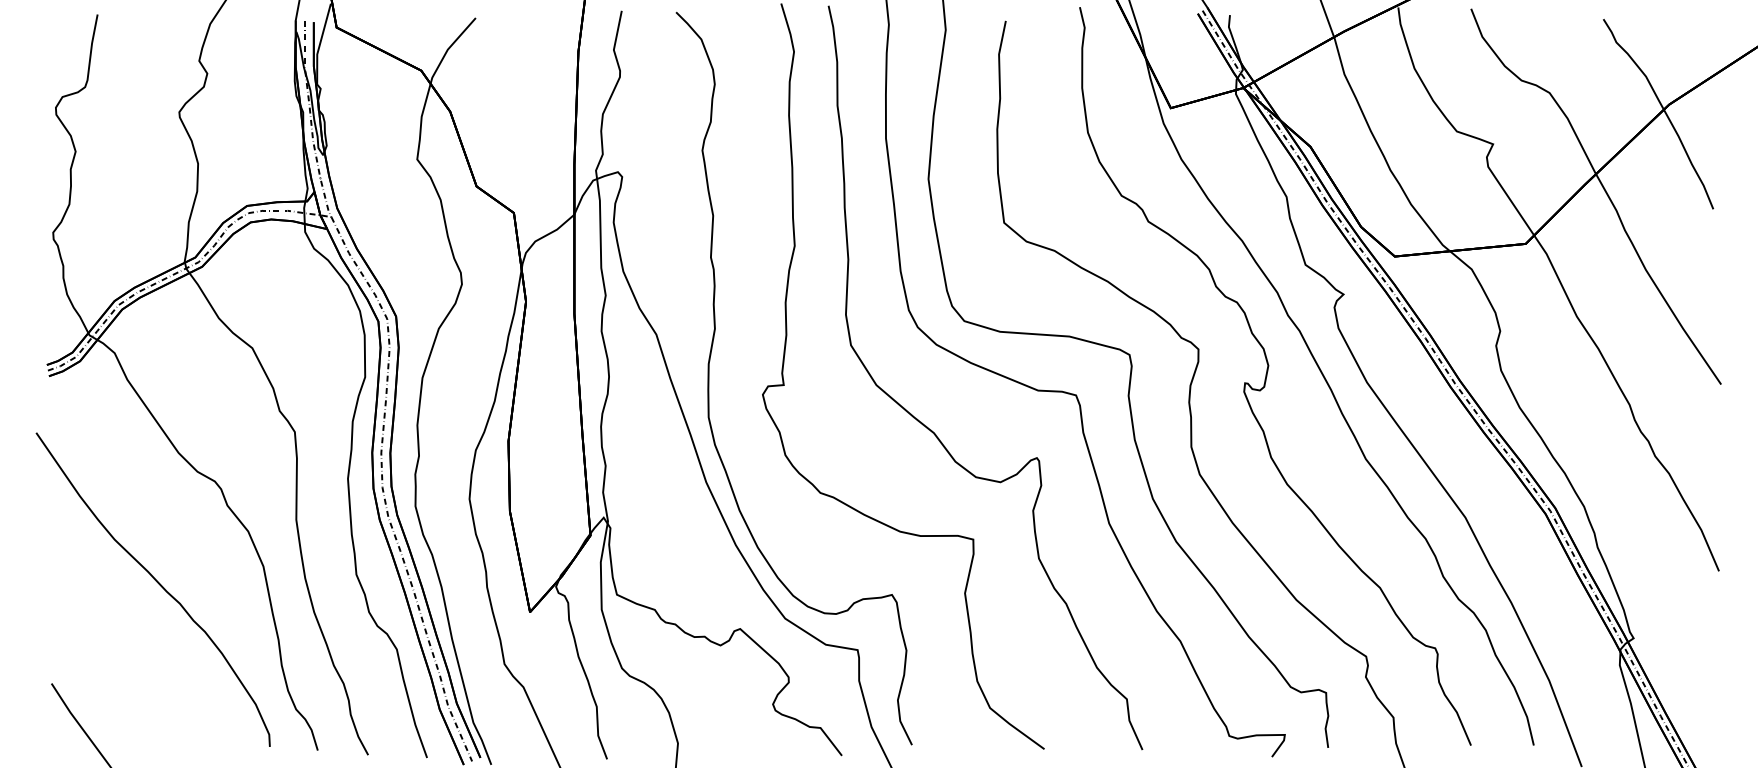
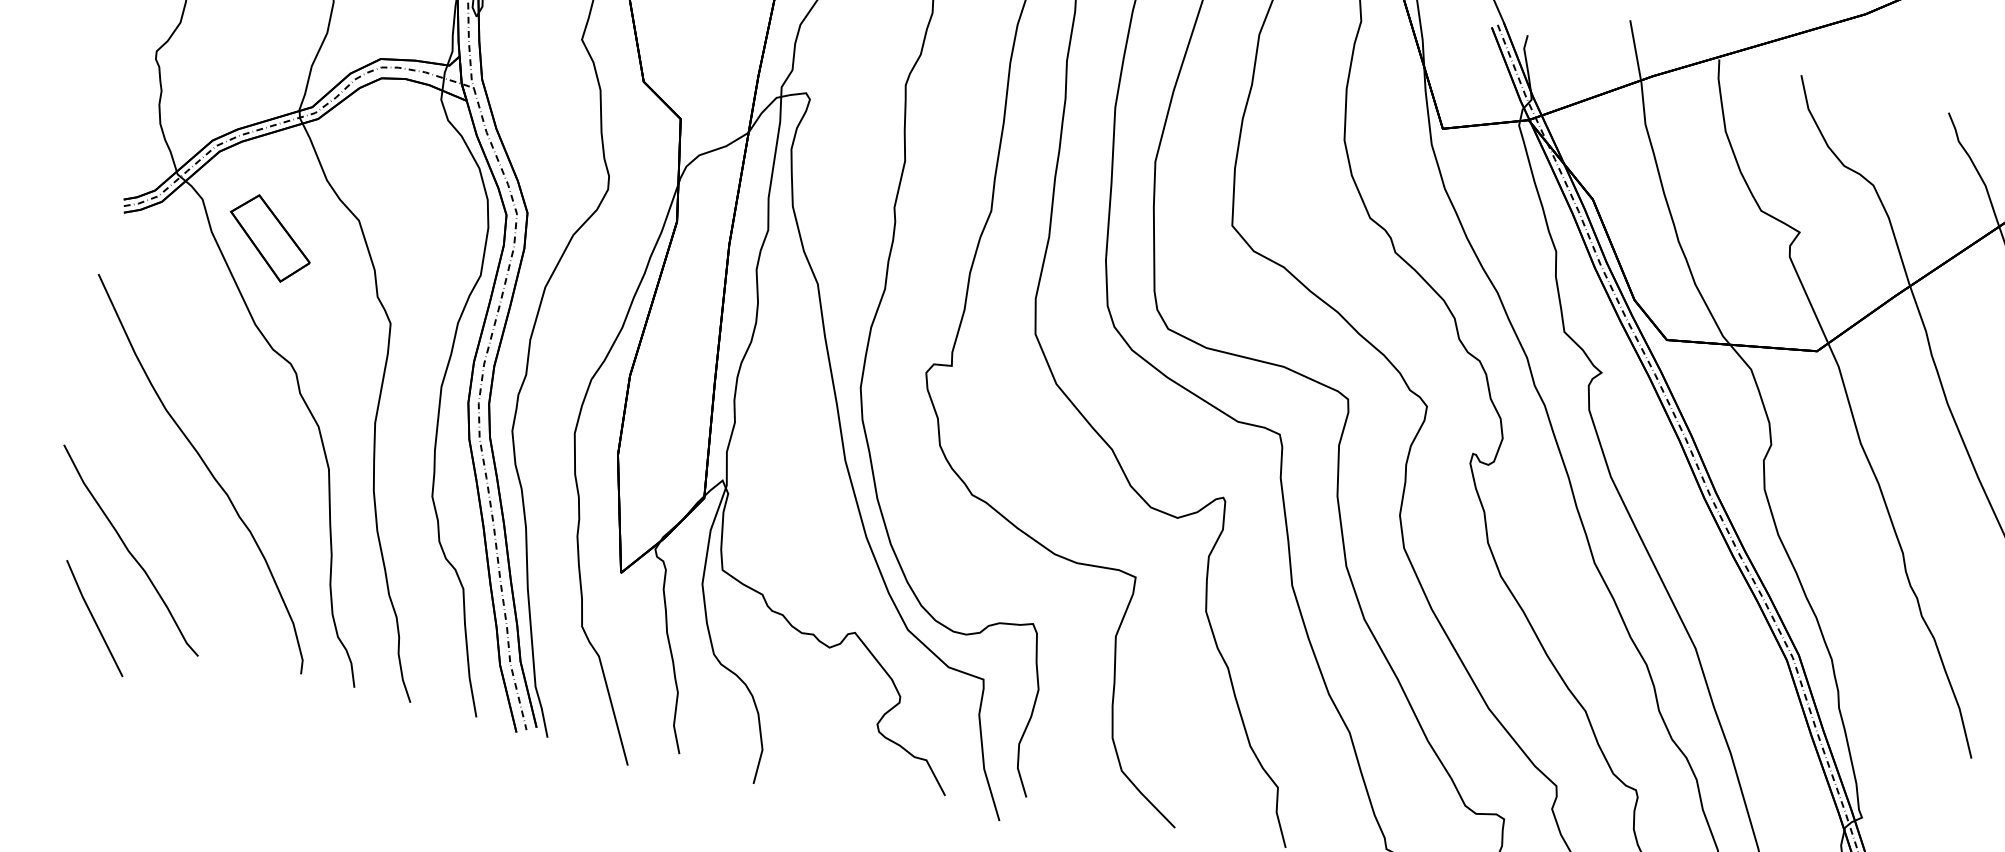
part: (177, 376) -> (268, 238), added
curve: (104, 666) -> (129, 551), added

